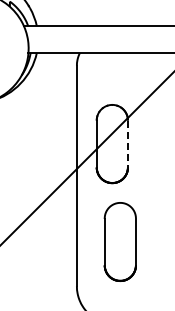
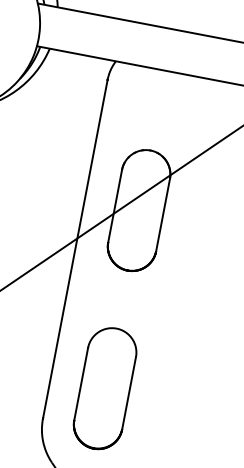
line: (127, 144) -> (162, 215), dashed -> solid
part: (119, 241) -> (103, 387), moved

